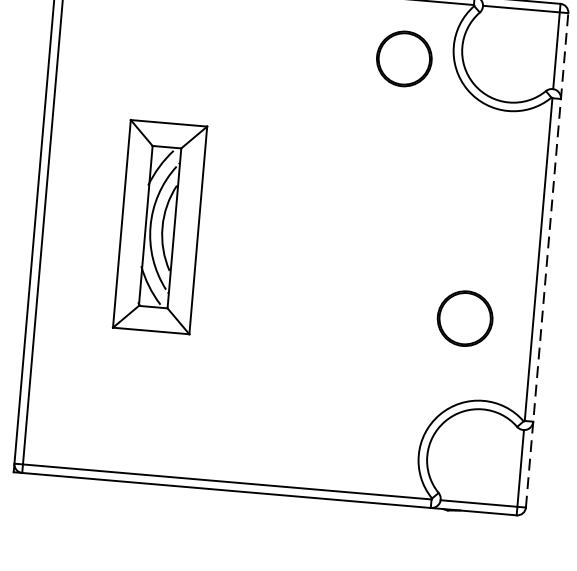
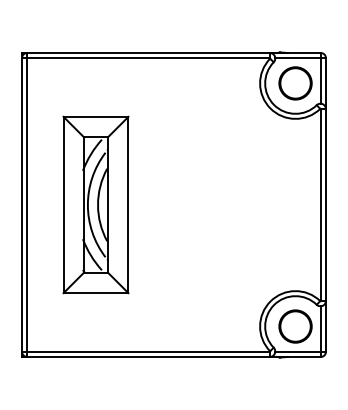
circle: (404, 59) -> (295, 83), moved
part: (159, 226) -> (95, 204), size x1.43
line: (546, 261) -> (325, 205), dashed -> solid
circle: (465, 318) -> (295, 326), moved

